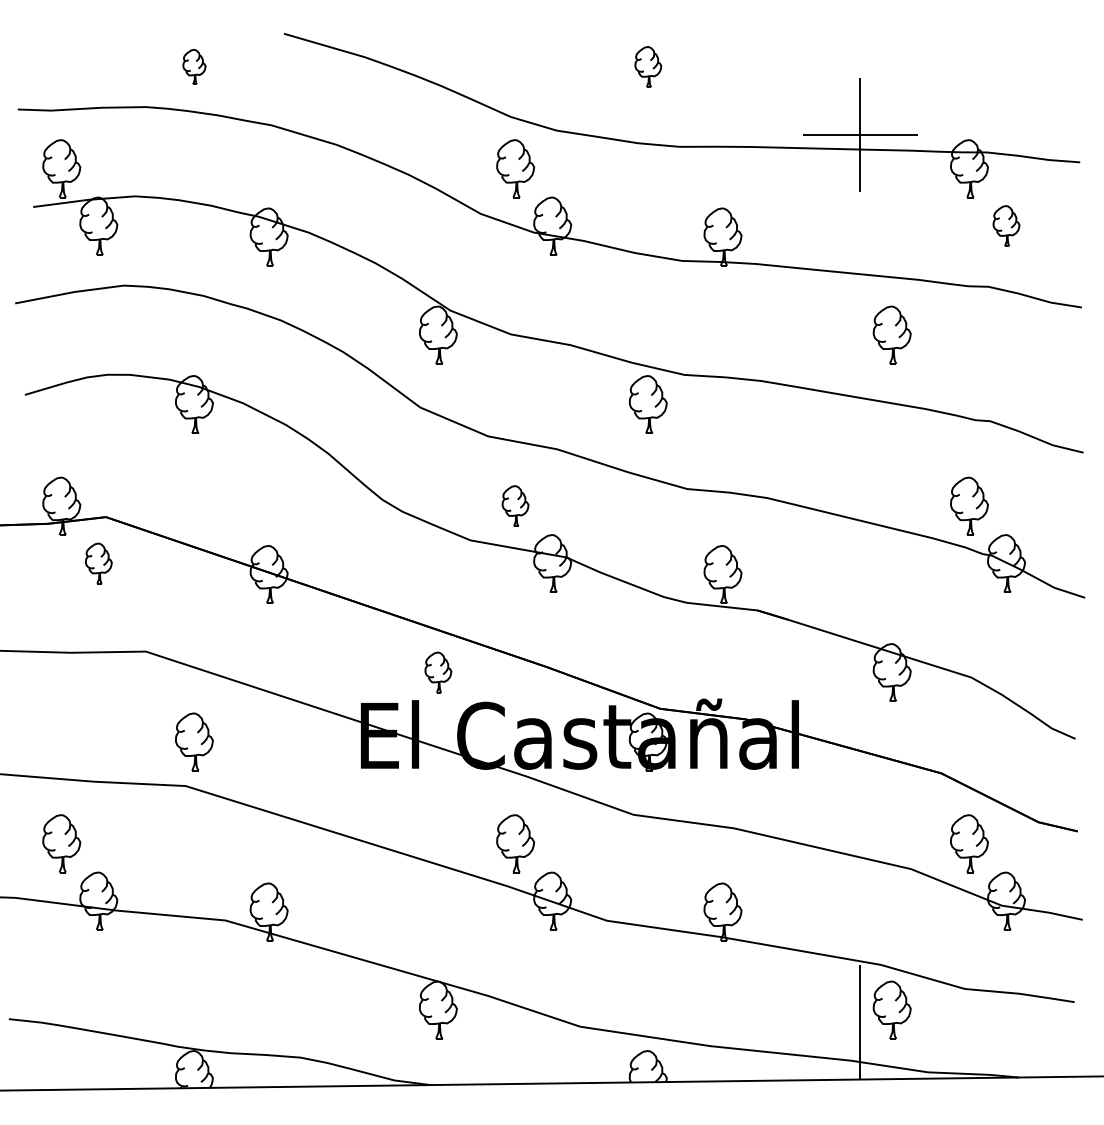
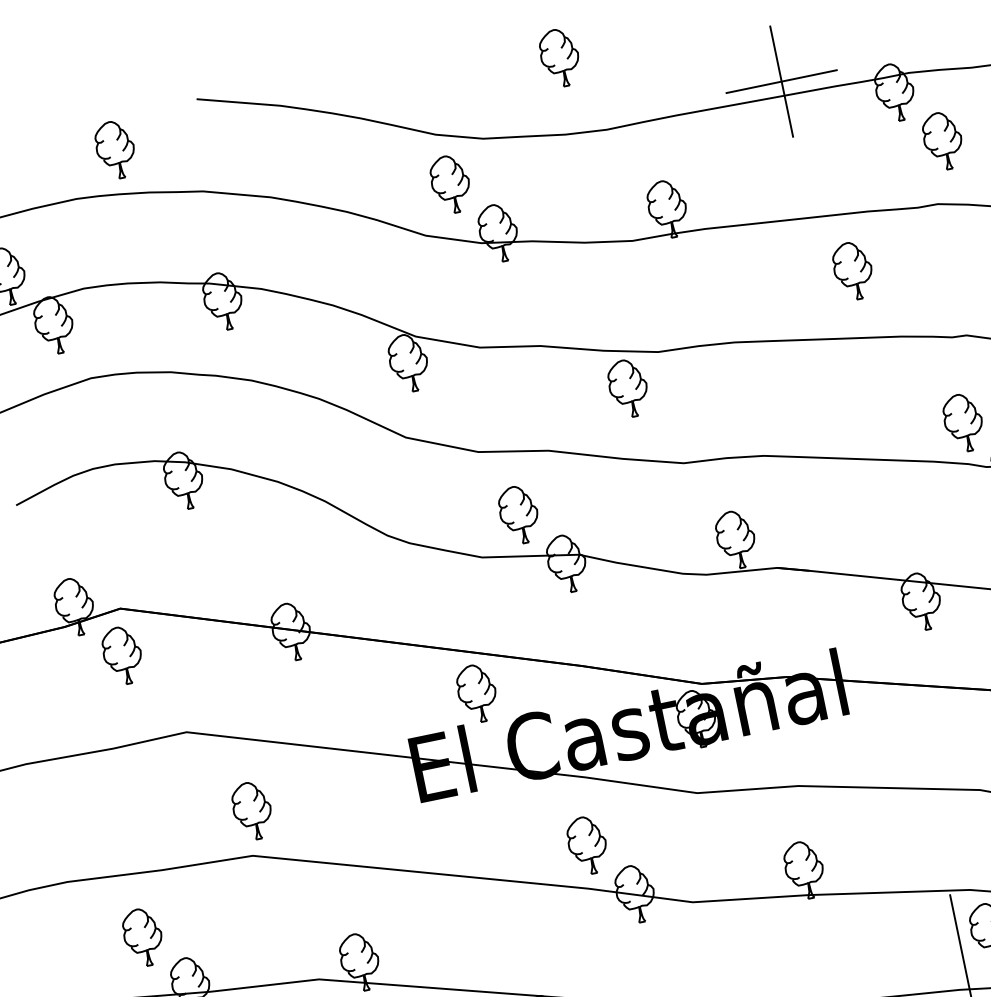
part: (194, 66) -> (115, 149), size x1.67
part: (648, 66) -> (560, 57), size x1.43
part: (1006, 225) -> (942, 140), size x1.43
part: (515, 505) -> (518, 514), size x1.43
part: (98, 563) -> (122, 655), size x1.43
part: (438, 672) -> (477, 693), size x1.43

